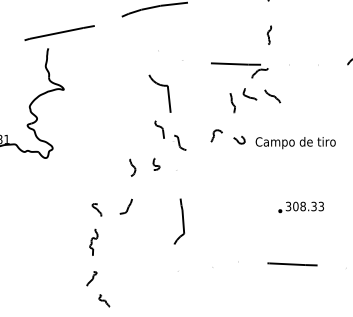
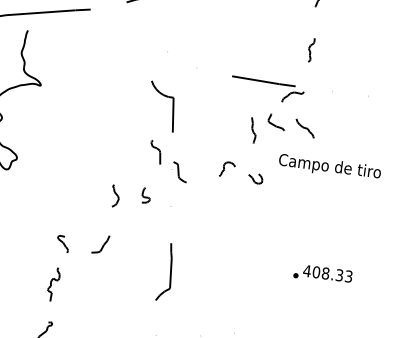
text: (295, 143) -> (329, 168), moved
text: (288, 206) -> (307, 271), 308.33 -> 408.33

